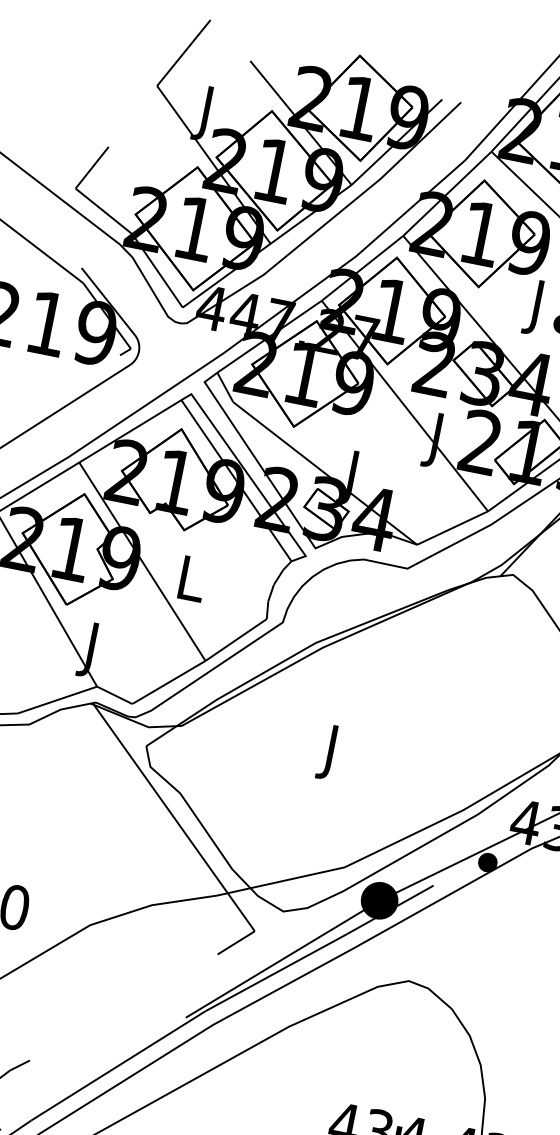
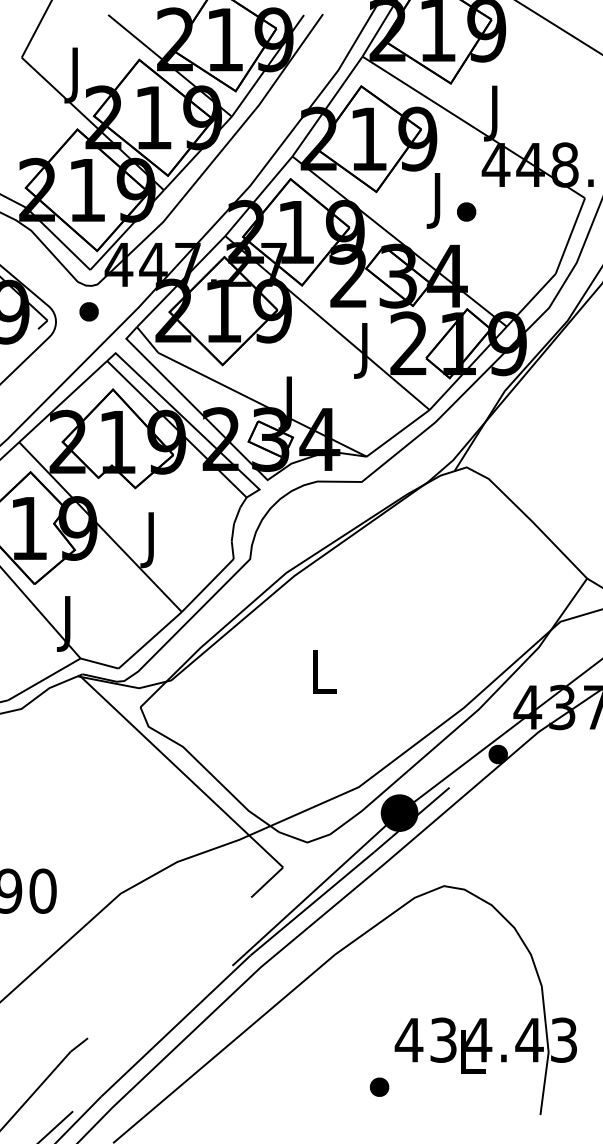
part: (172, 347) -> (88, 311), added
text: (190, 585) -> (152, 540), L -> J
text: (332, 753) -> (324, 677), J -> L

